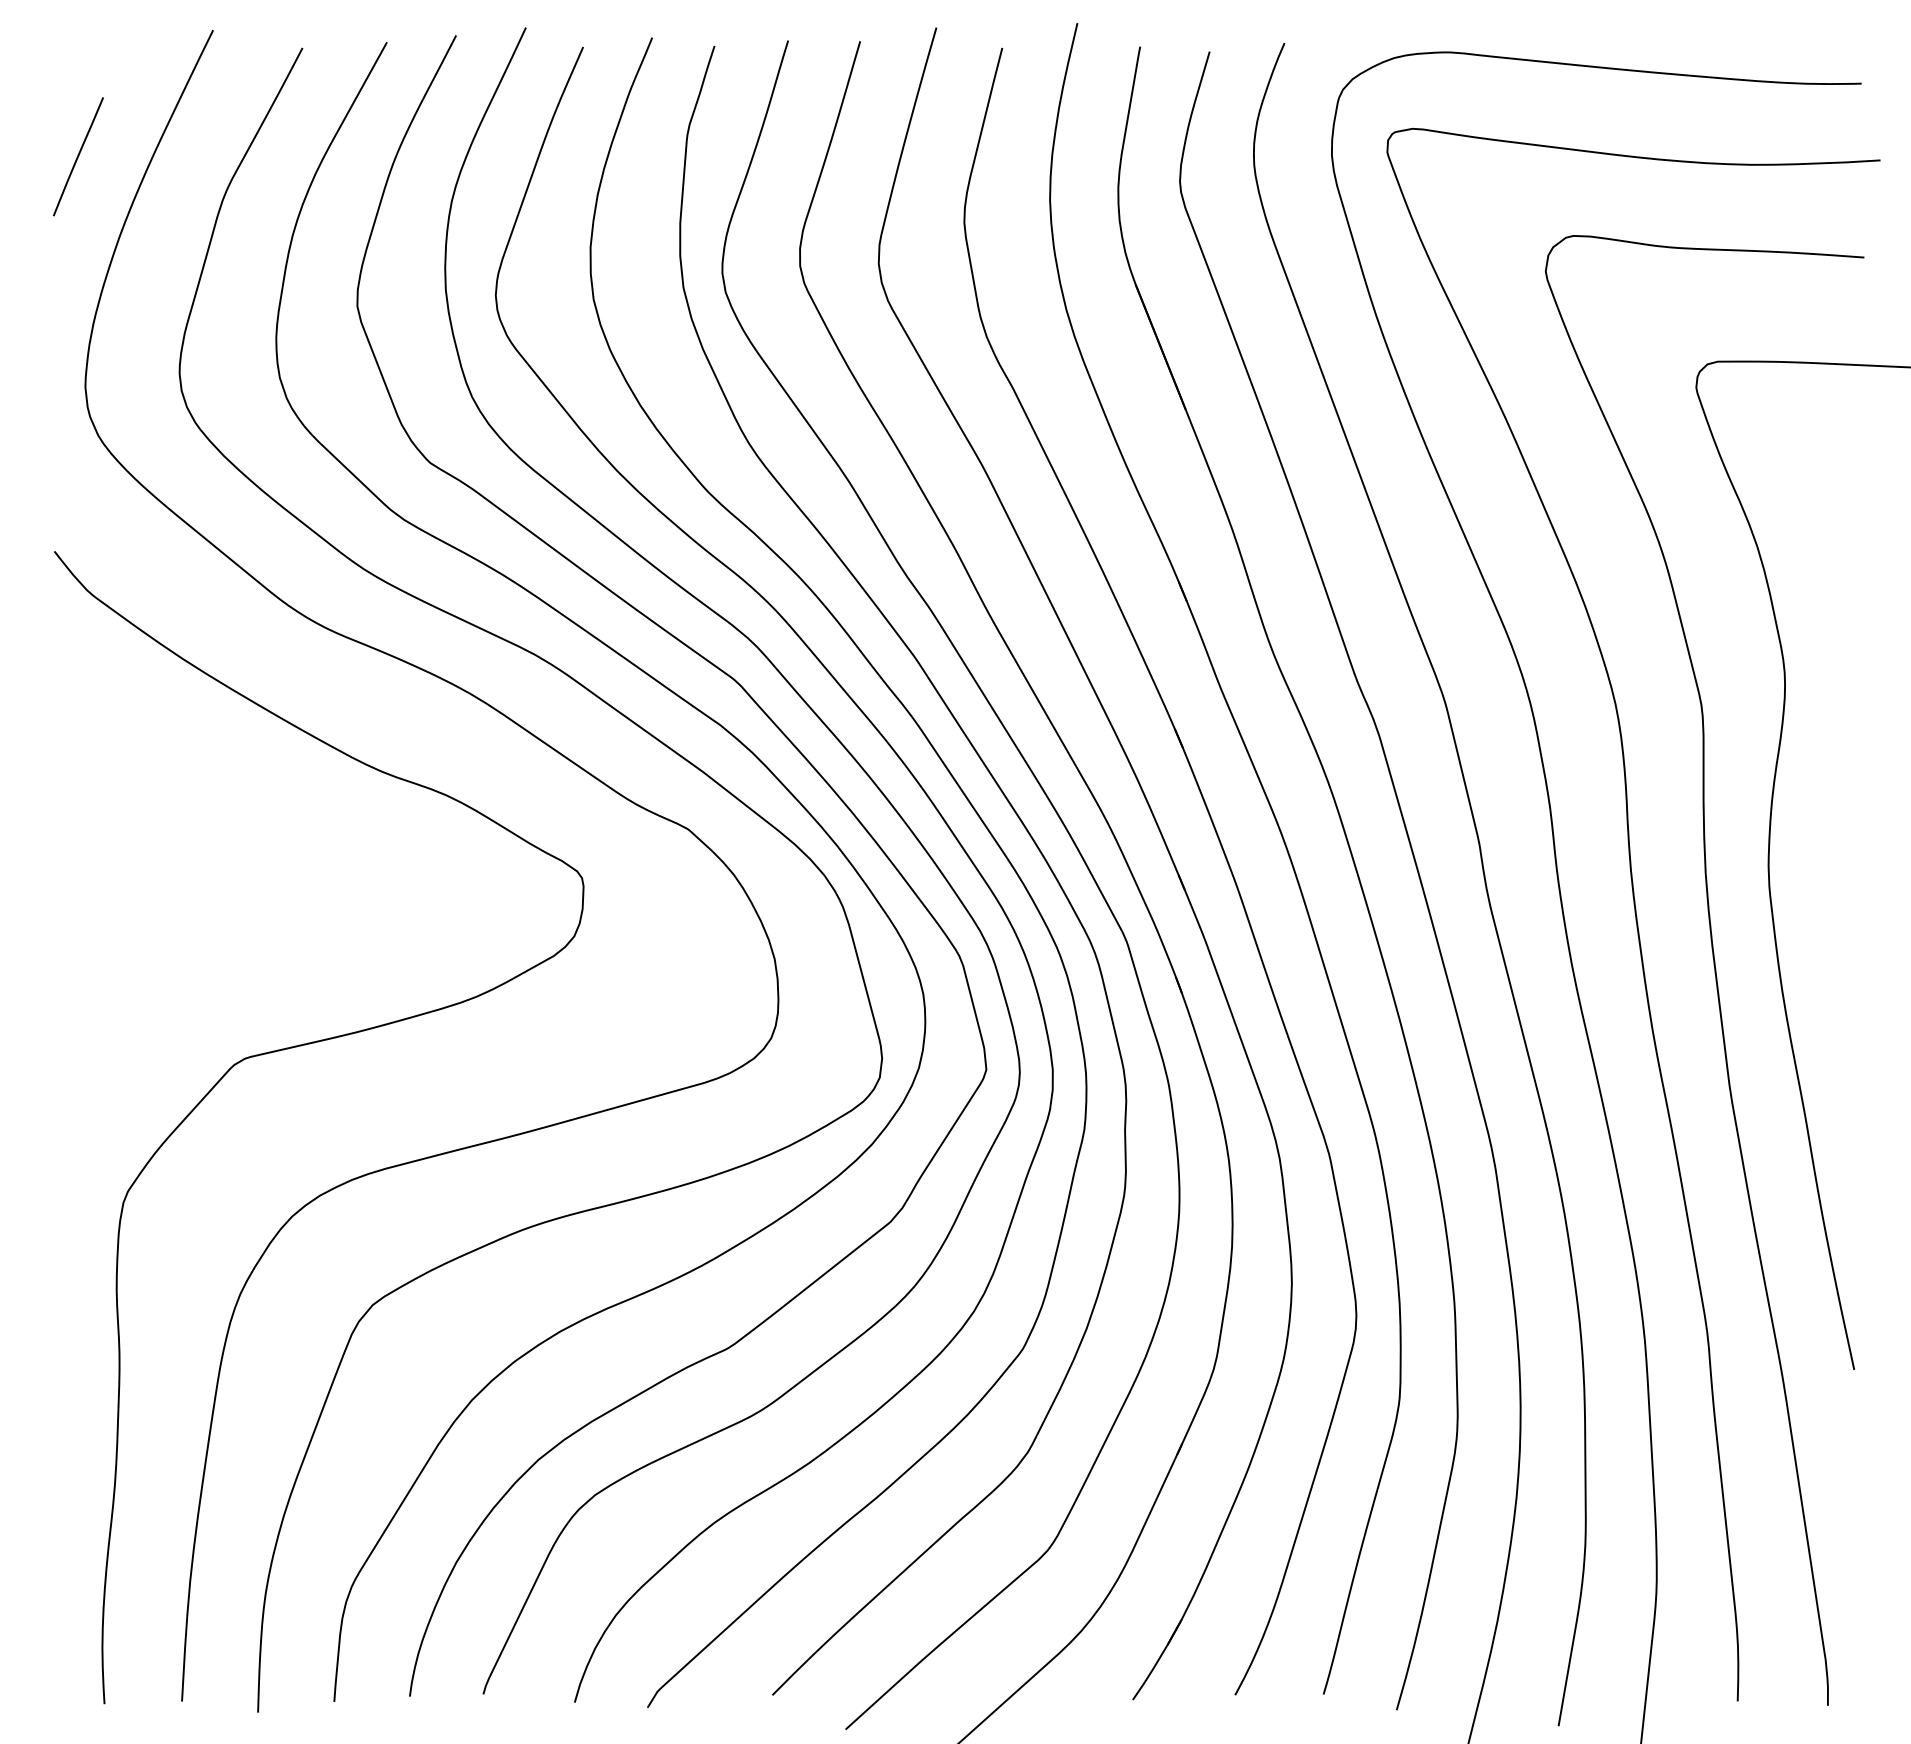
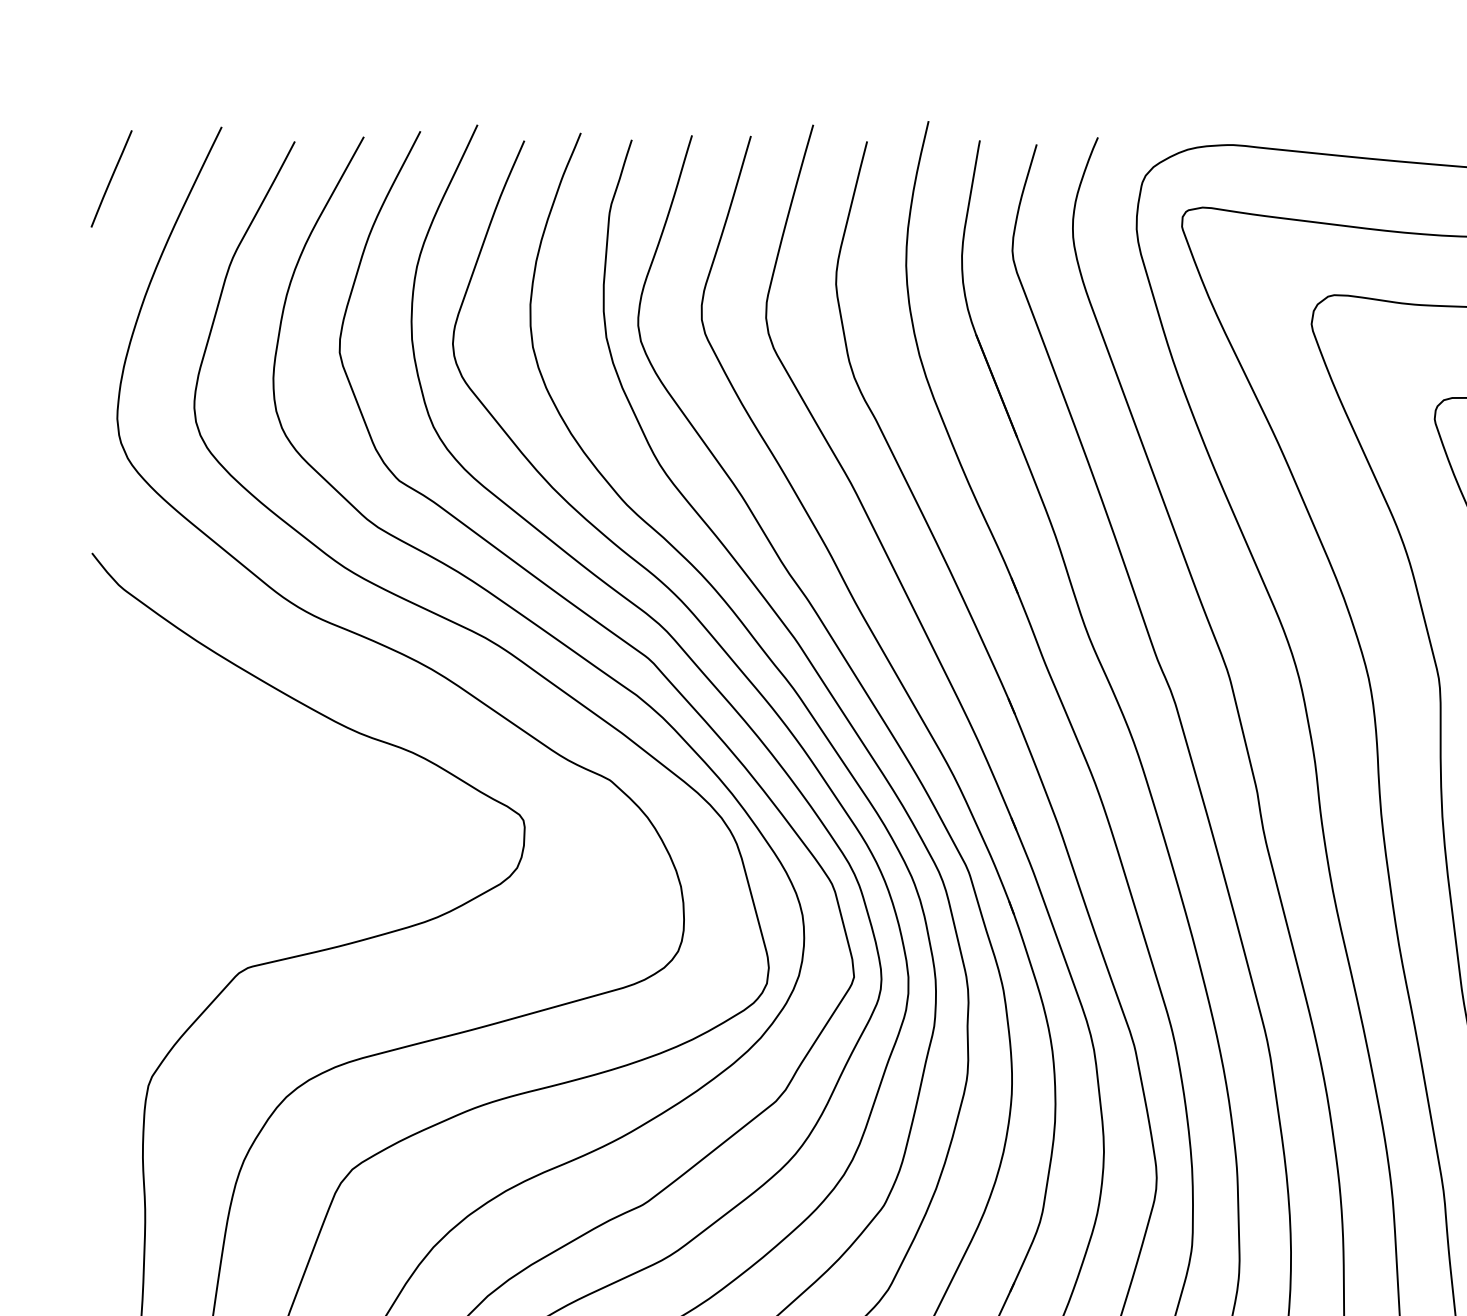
line: (78, 156) -> (111, 178), moved

